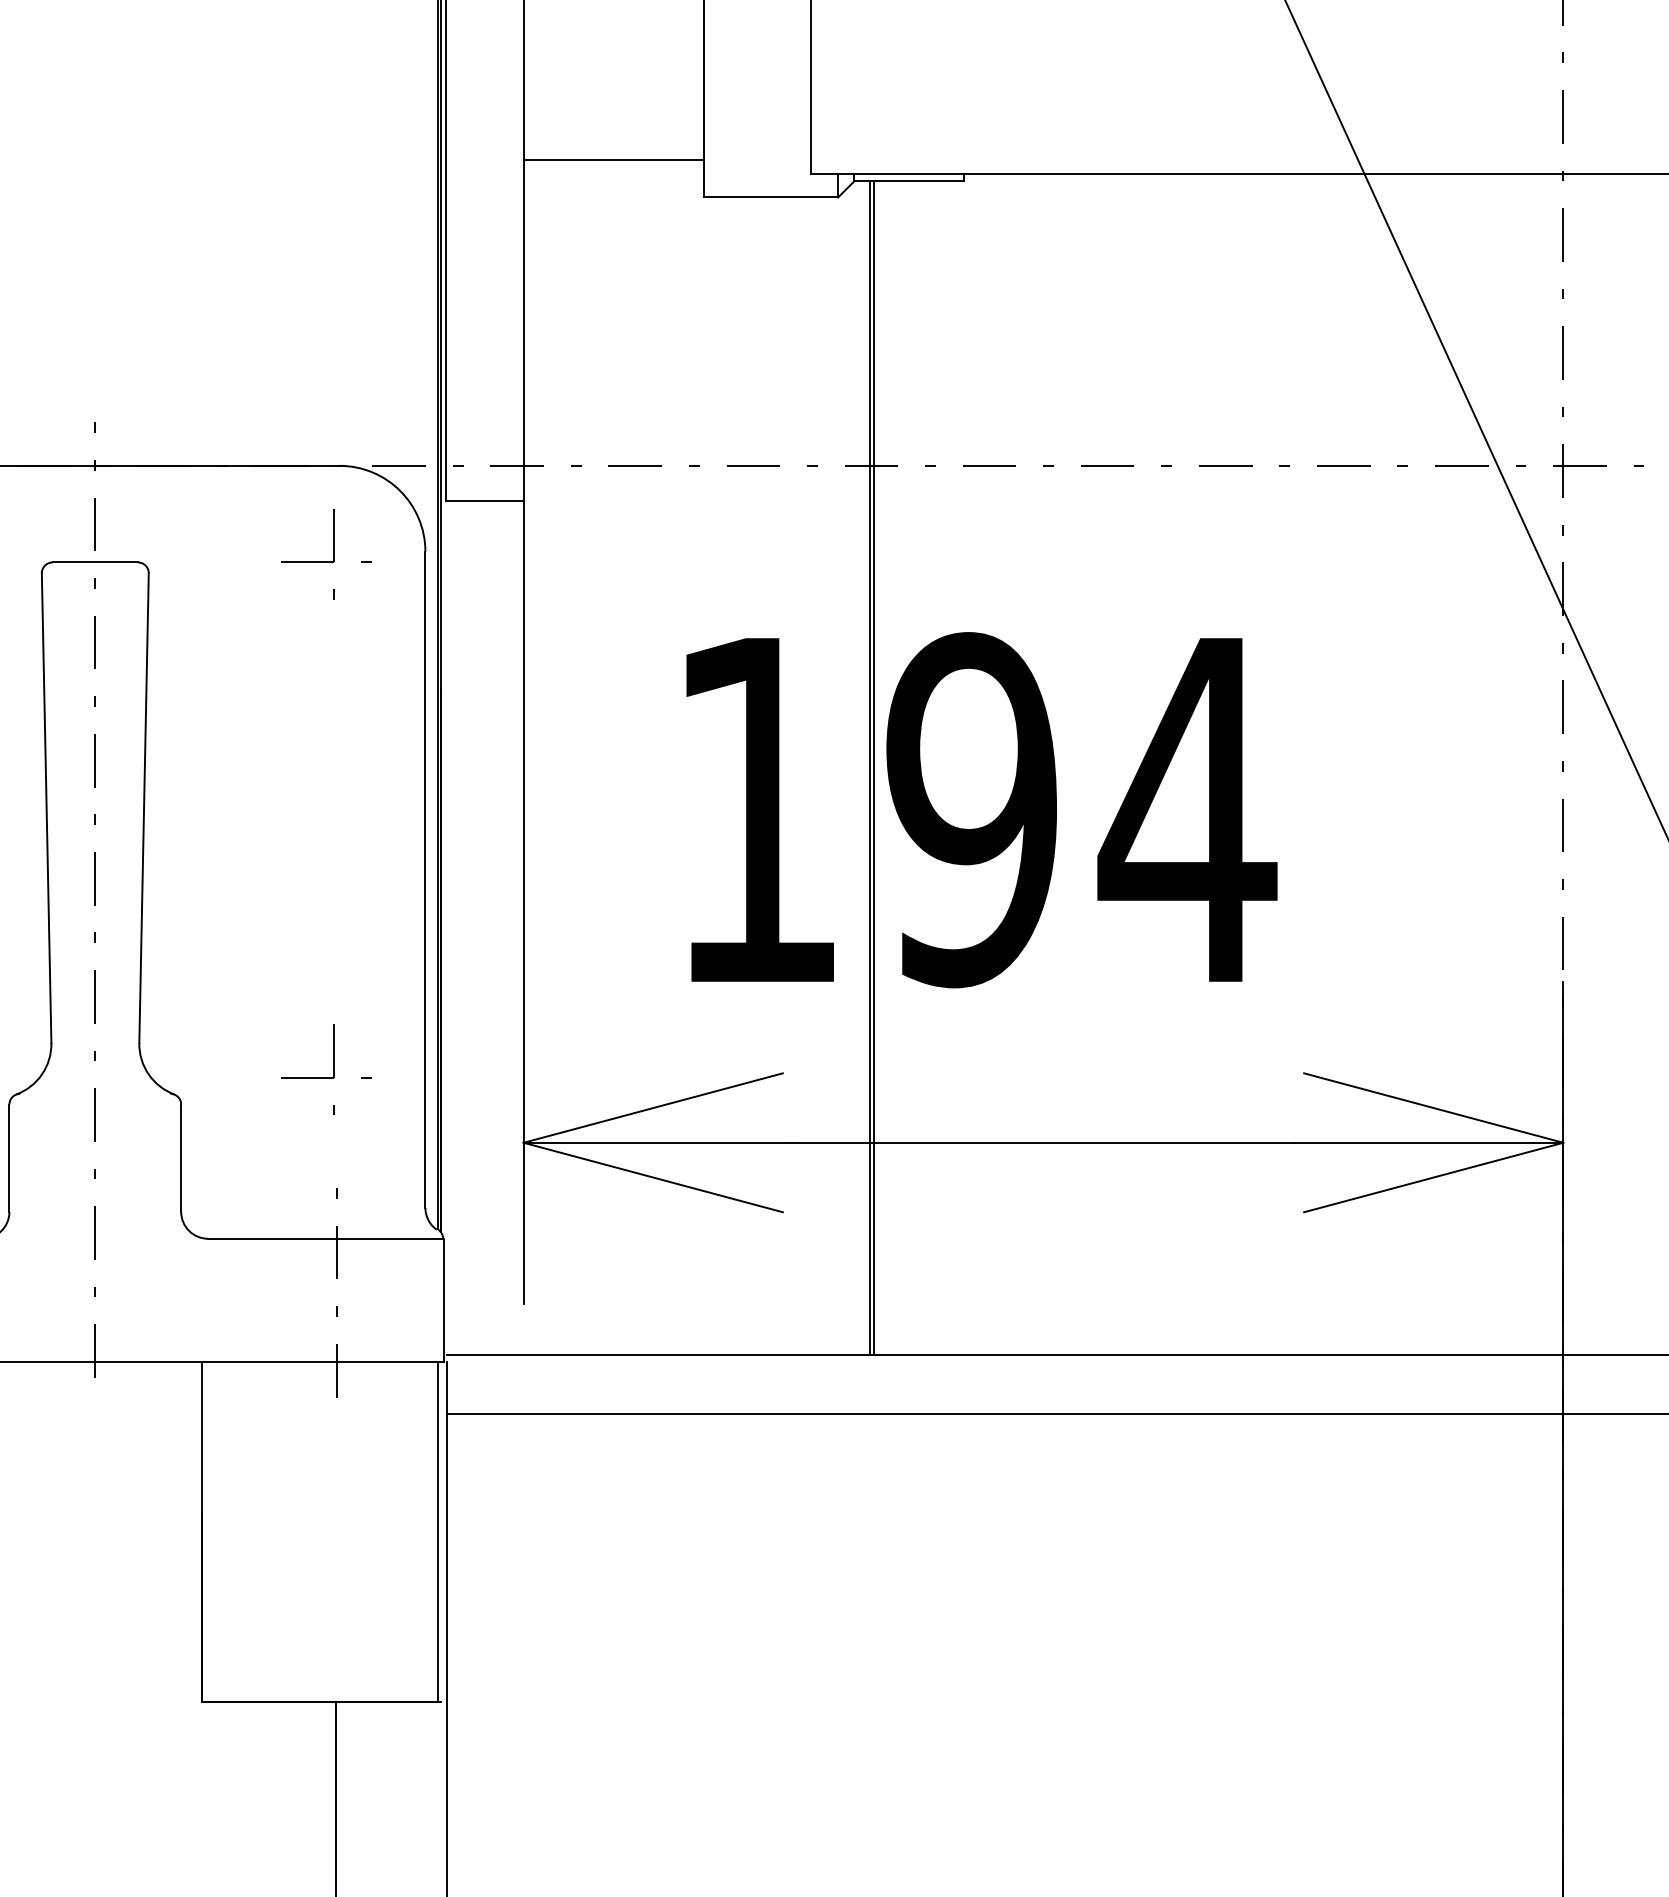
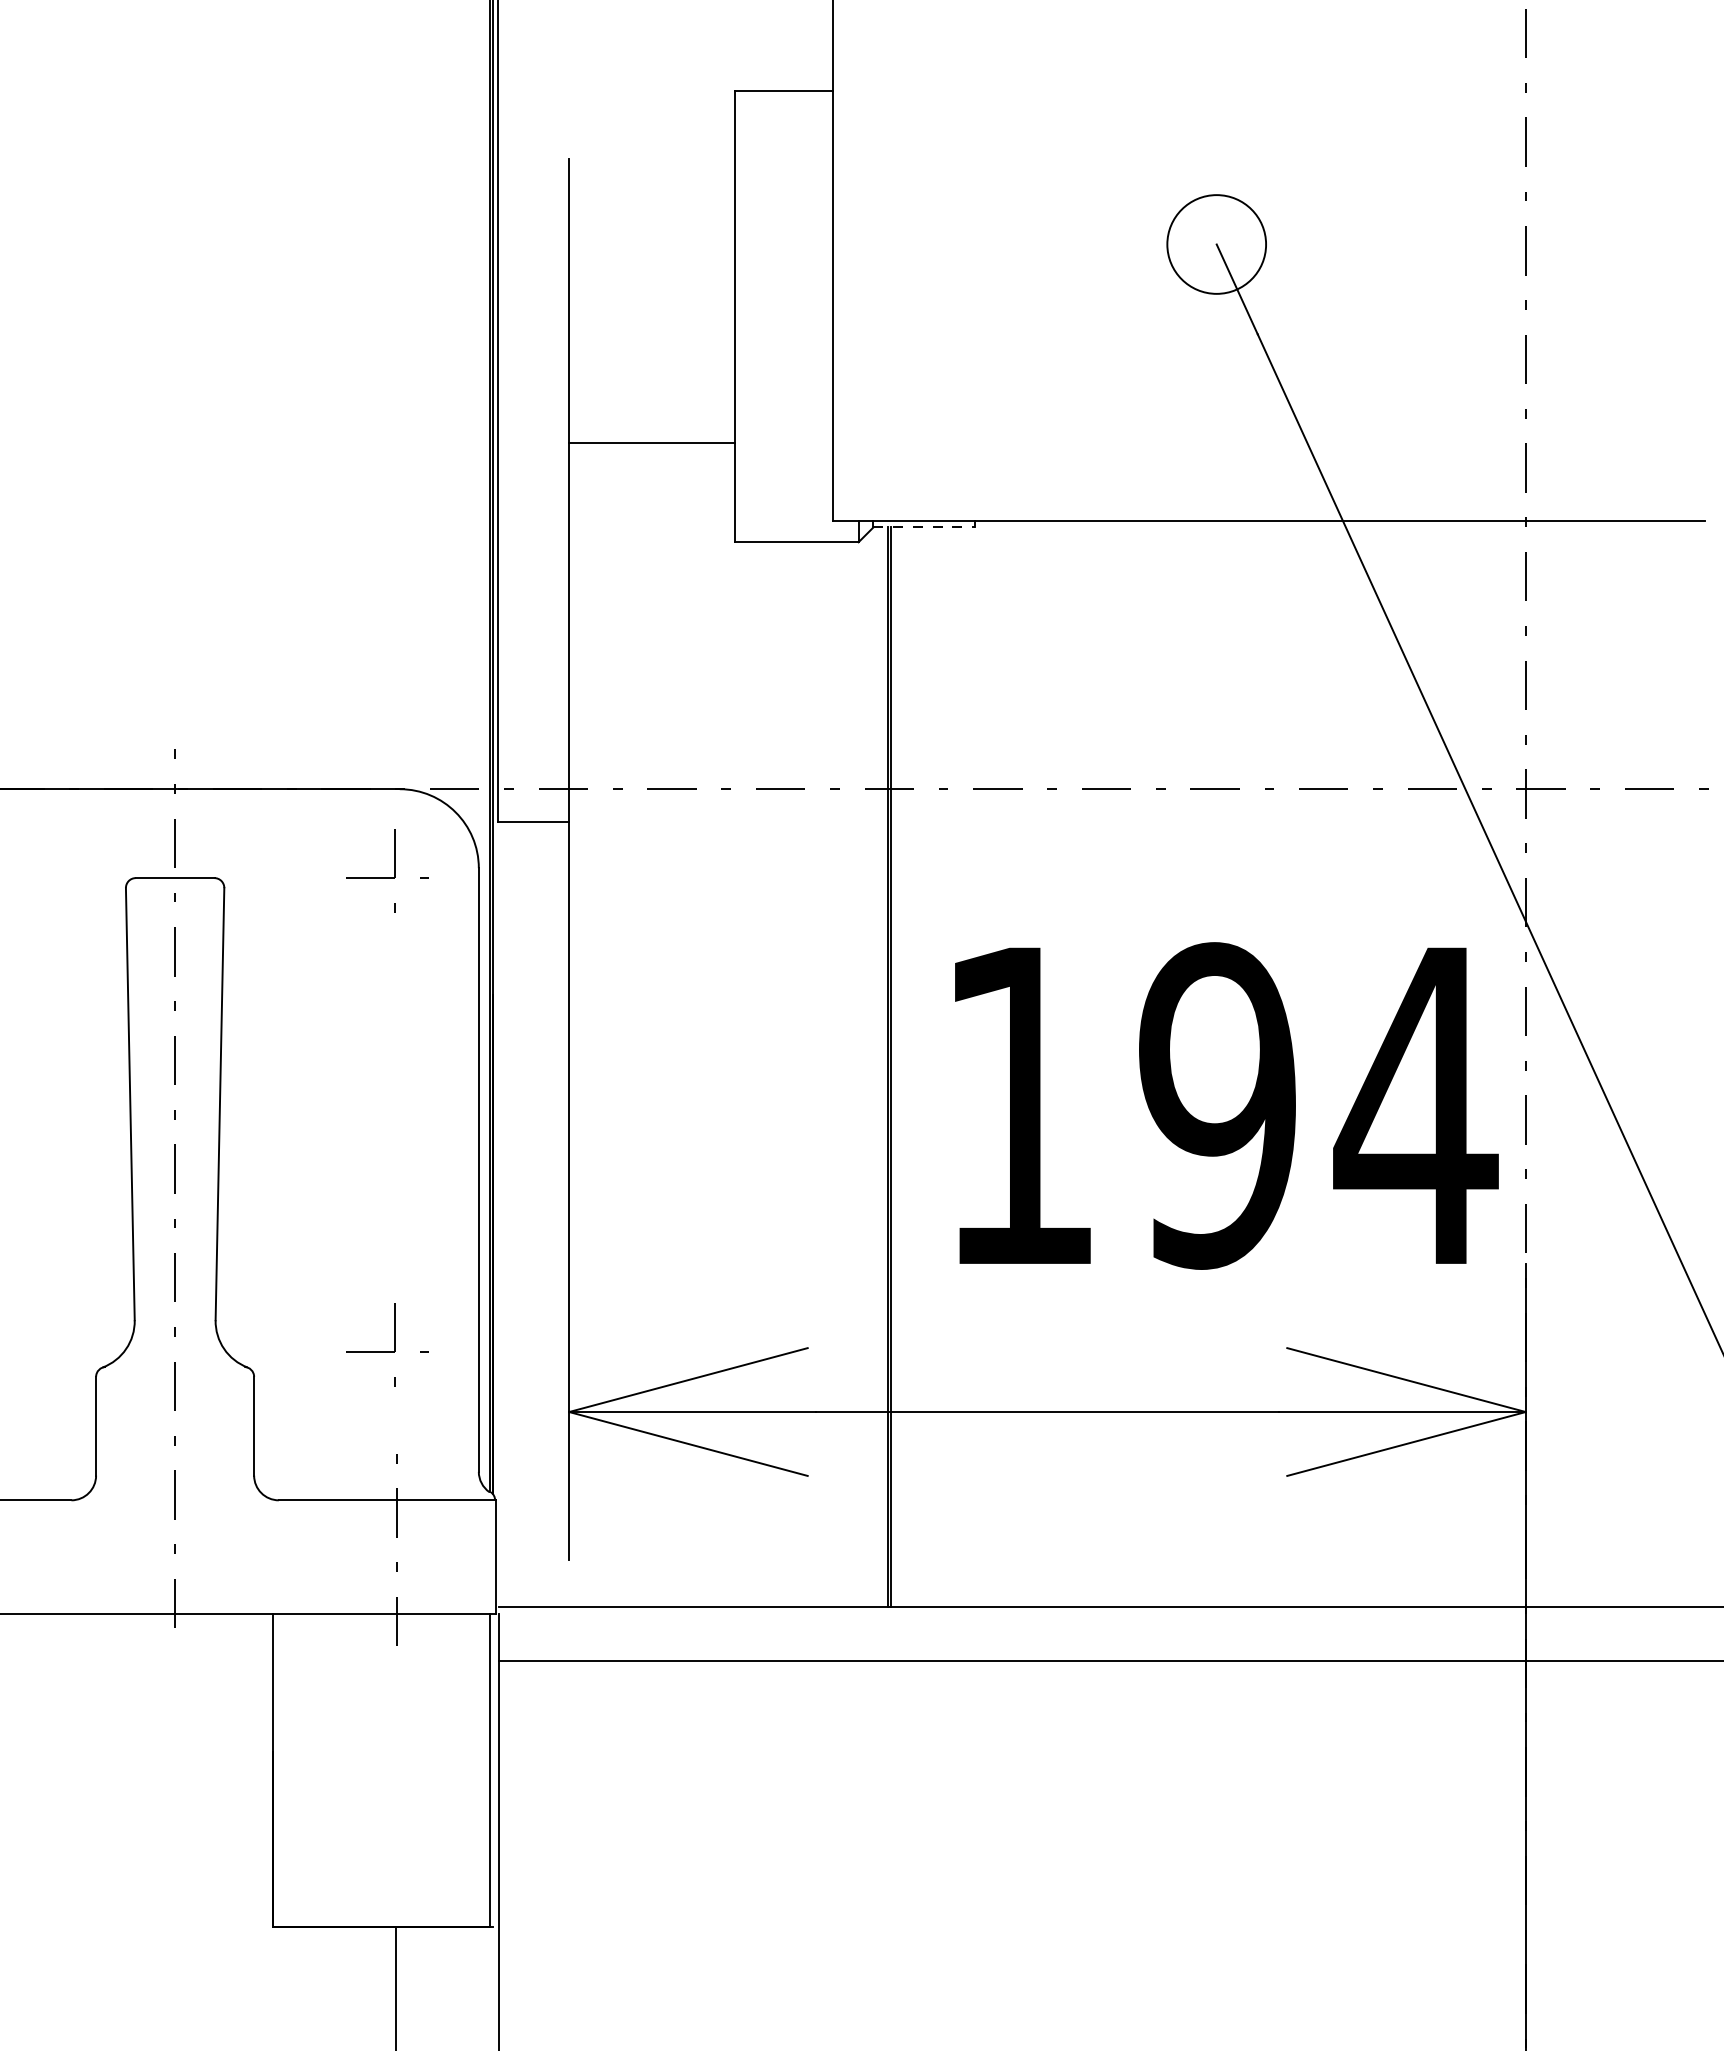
line: (614, 159) -> (652, 442), moved
line: (909, 181) -> (924, 527), solid -> dashed
text: (981, 809) -> (1226, 1105), moved

